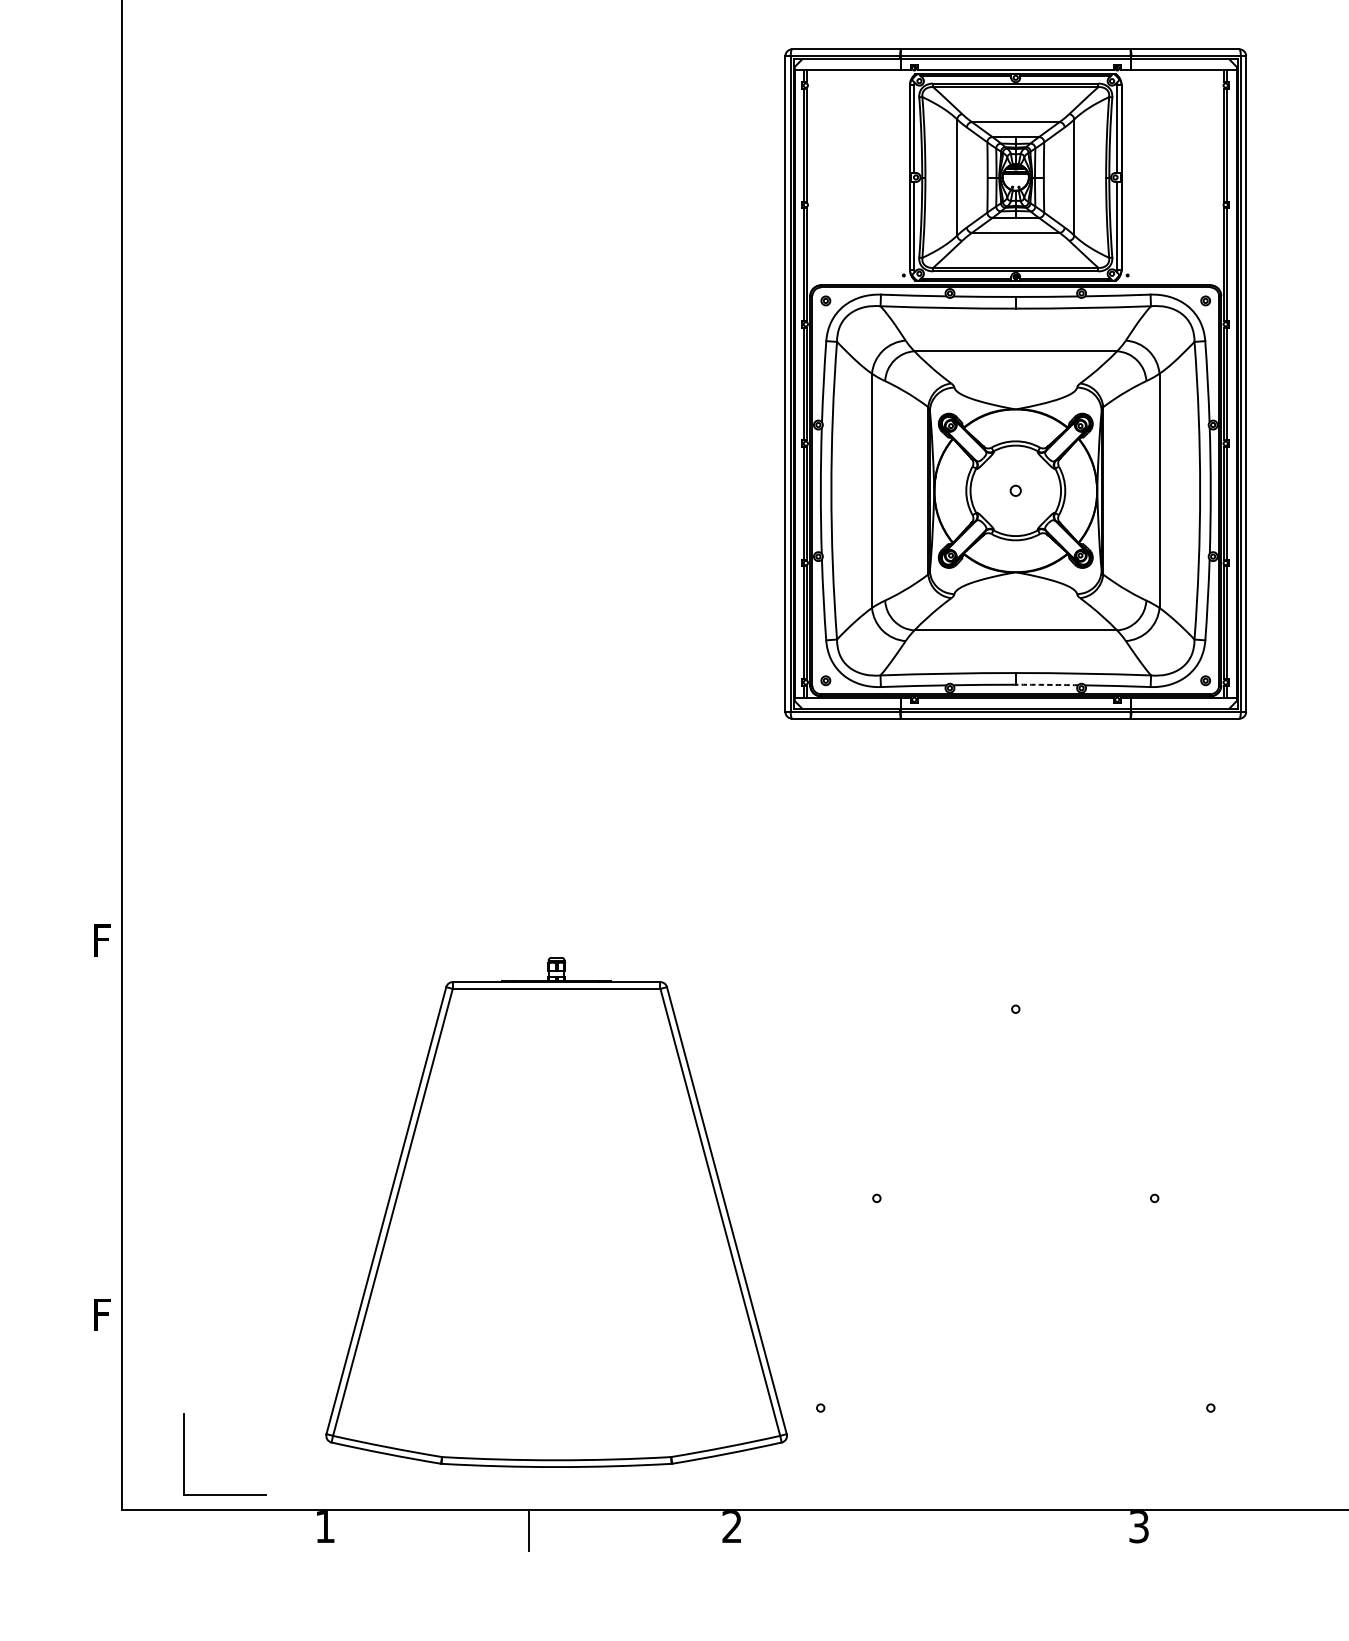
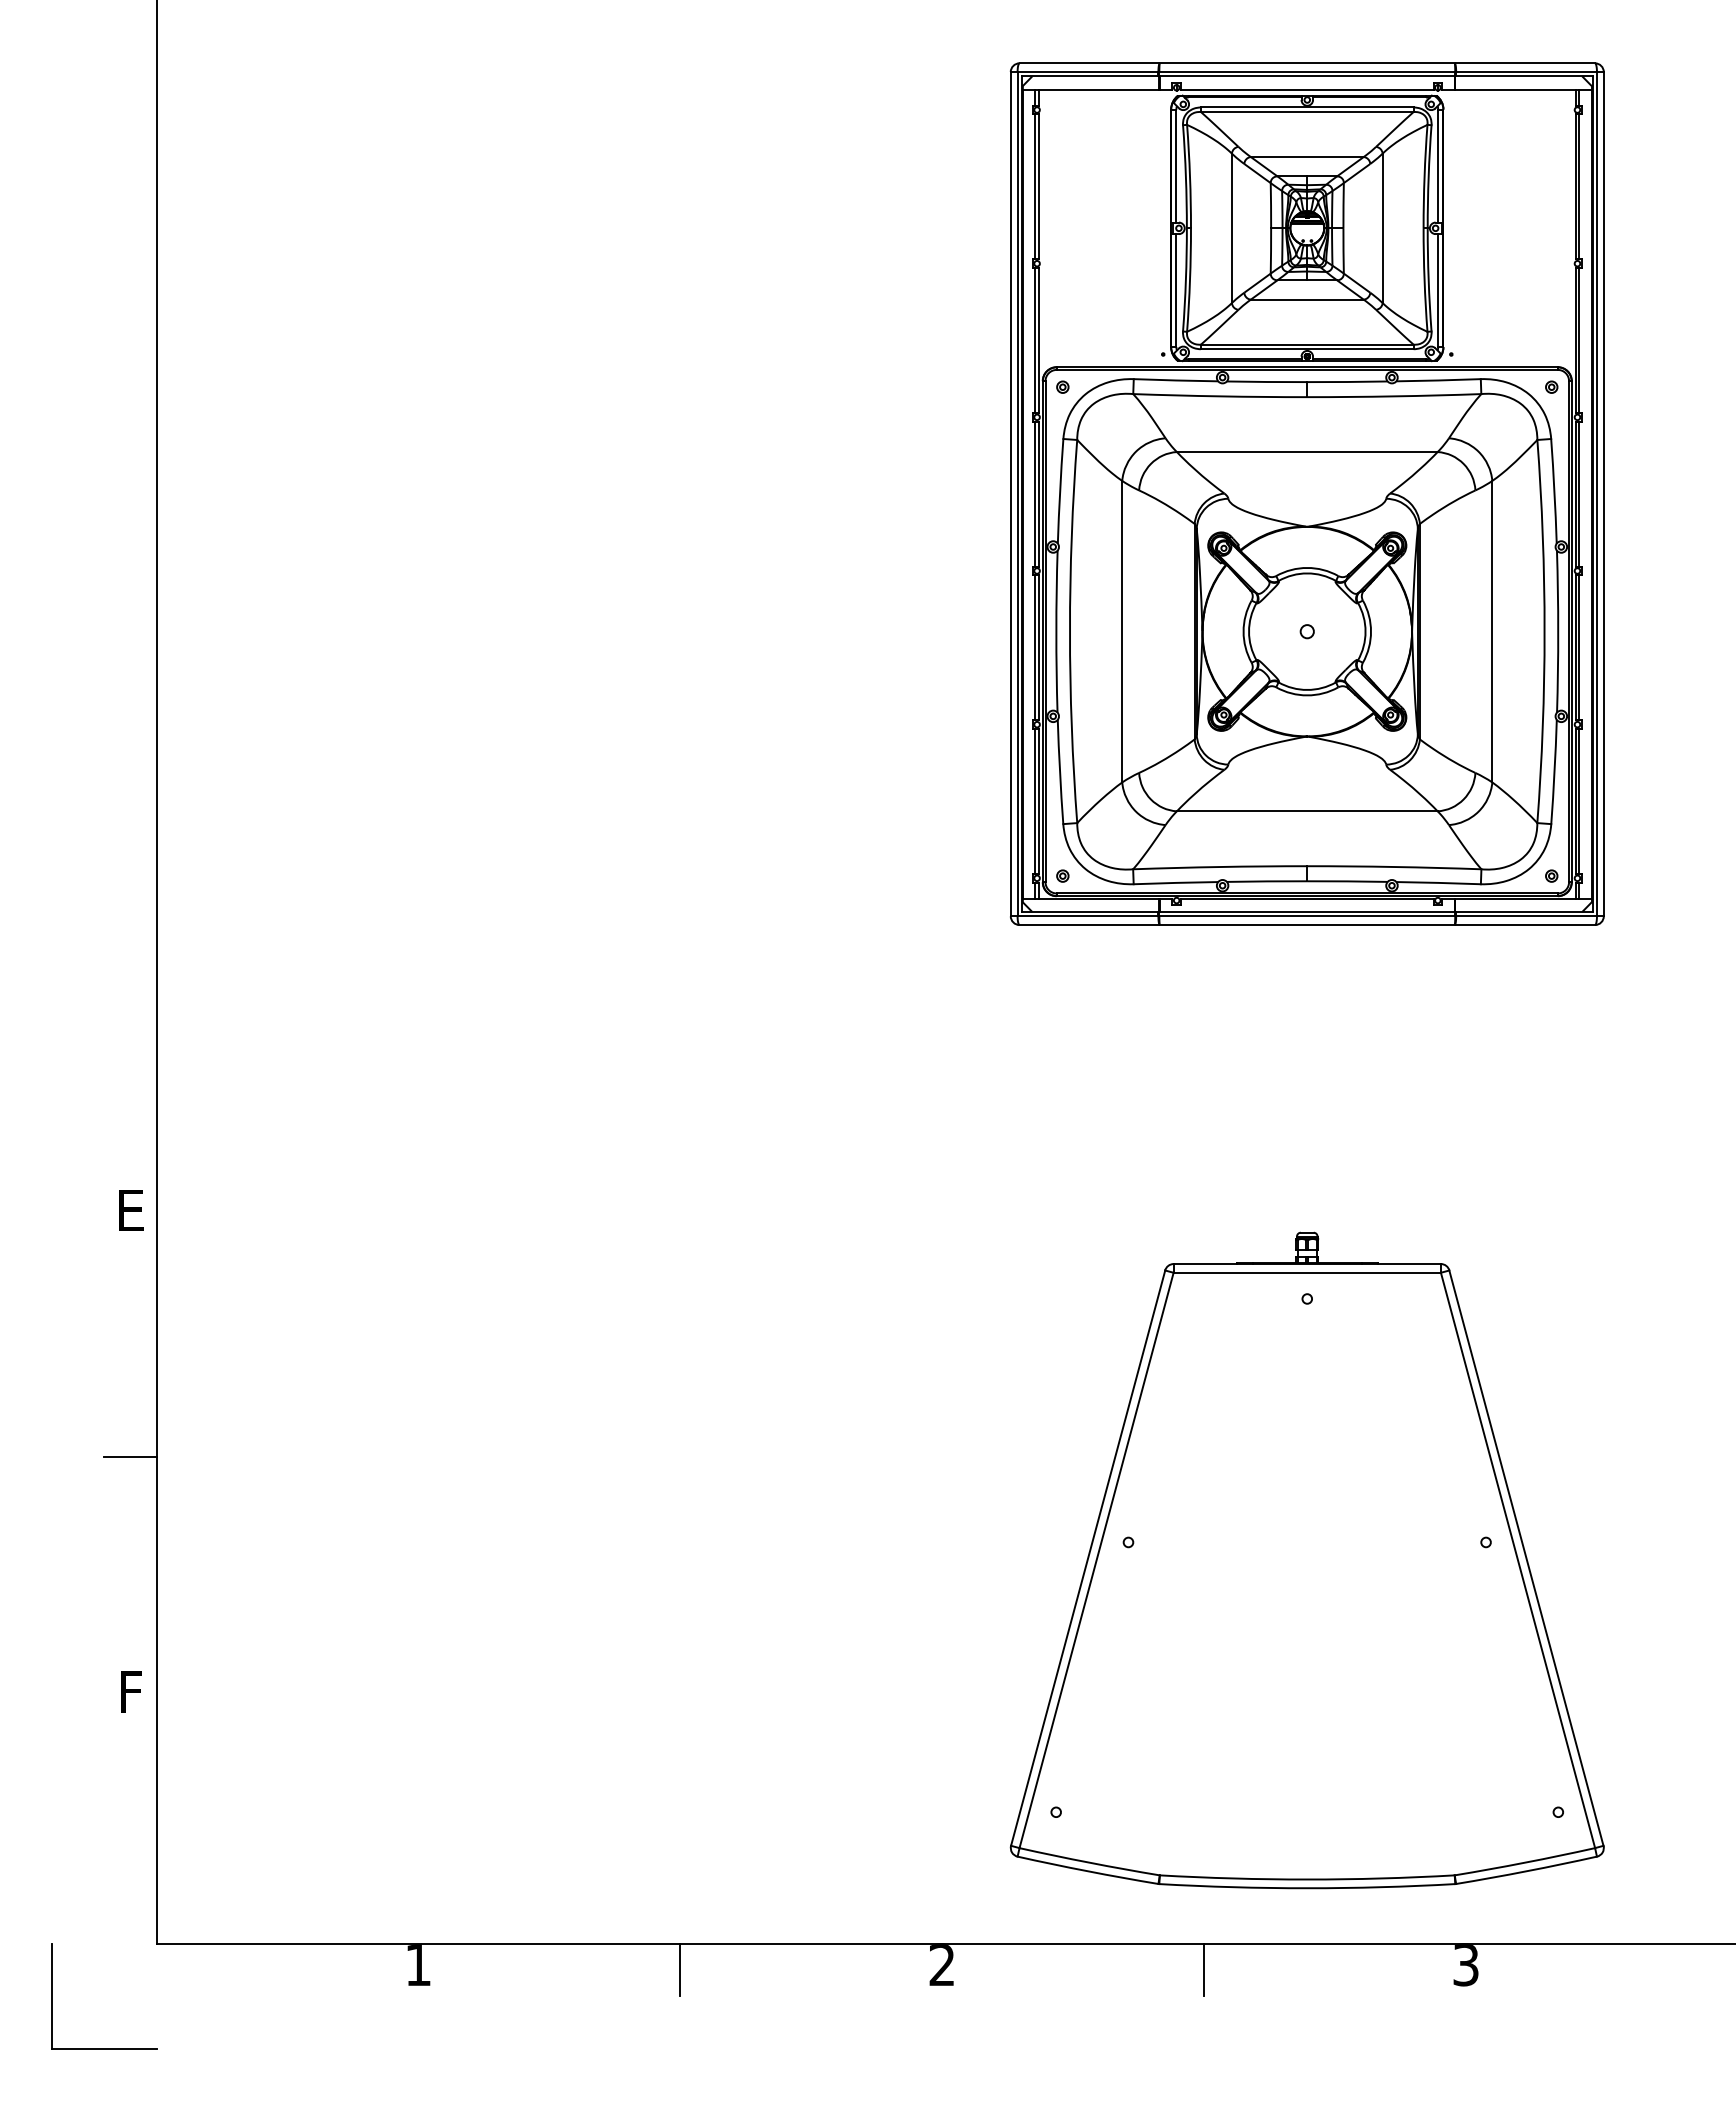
arc: (1047, 684) -> (1347, 881), dashed -> solid
text: (102, 940) -> (131, 1210), F -> E
line: (101, 1131) -> (130, 1456), added
part: (556, 1212) -> (1306, 1560), moved
part: (184, 1454) -> (52, 1996), moved
line: (935, 1530) -> (1204, 1969), added

